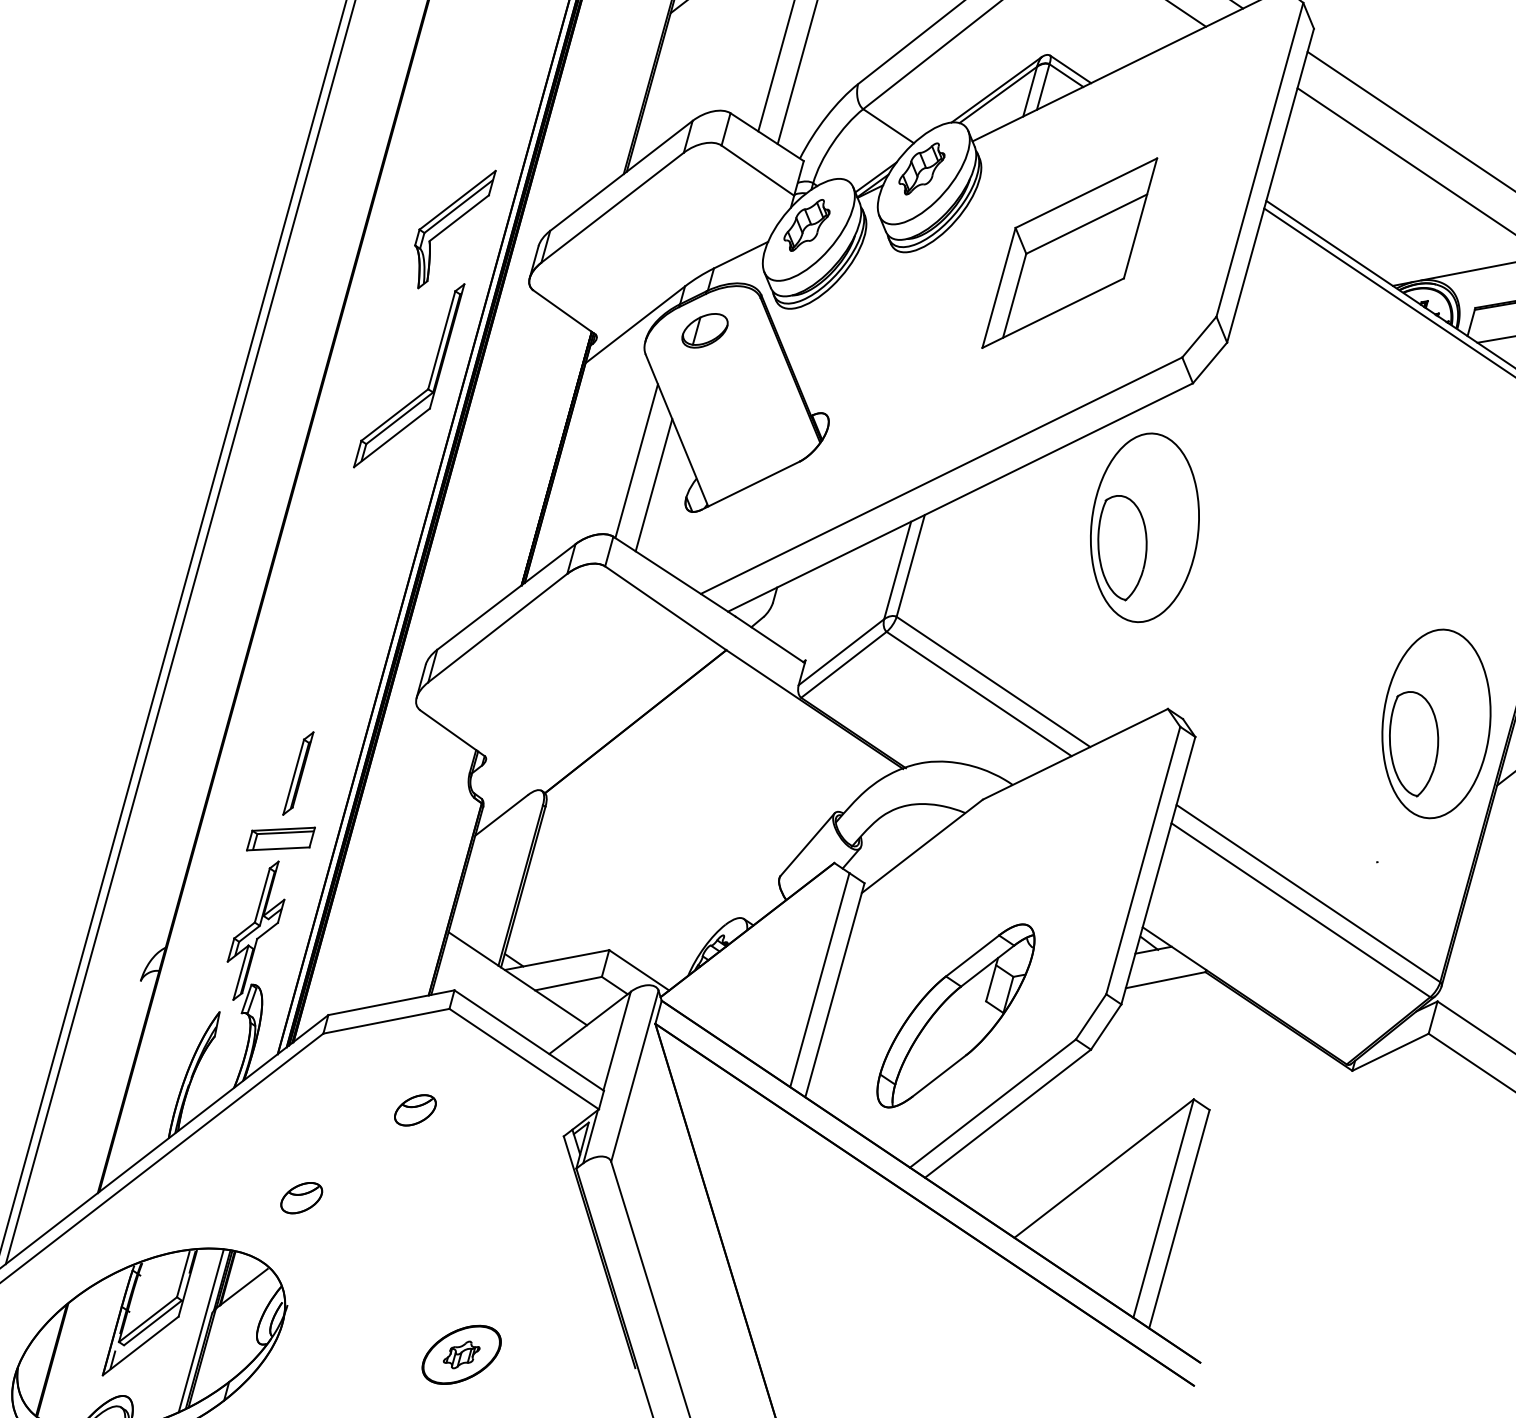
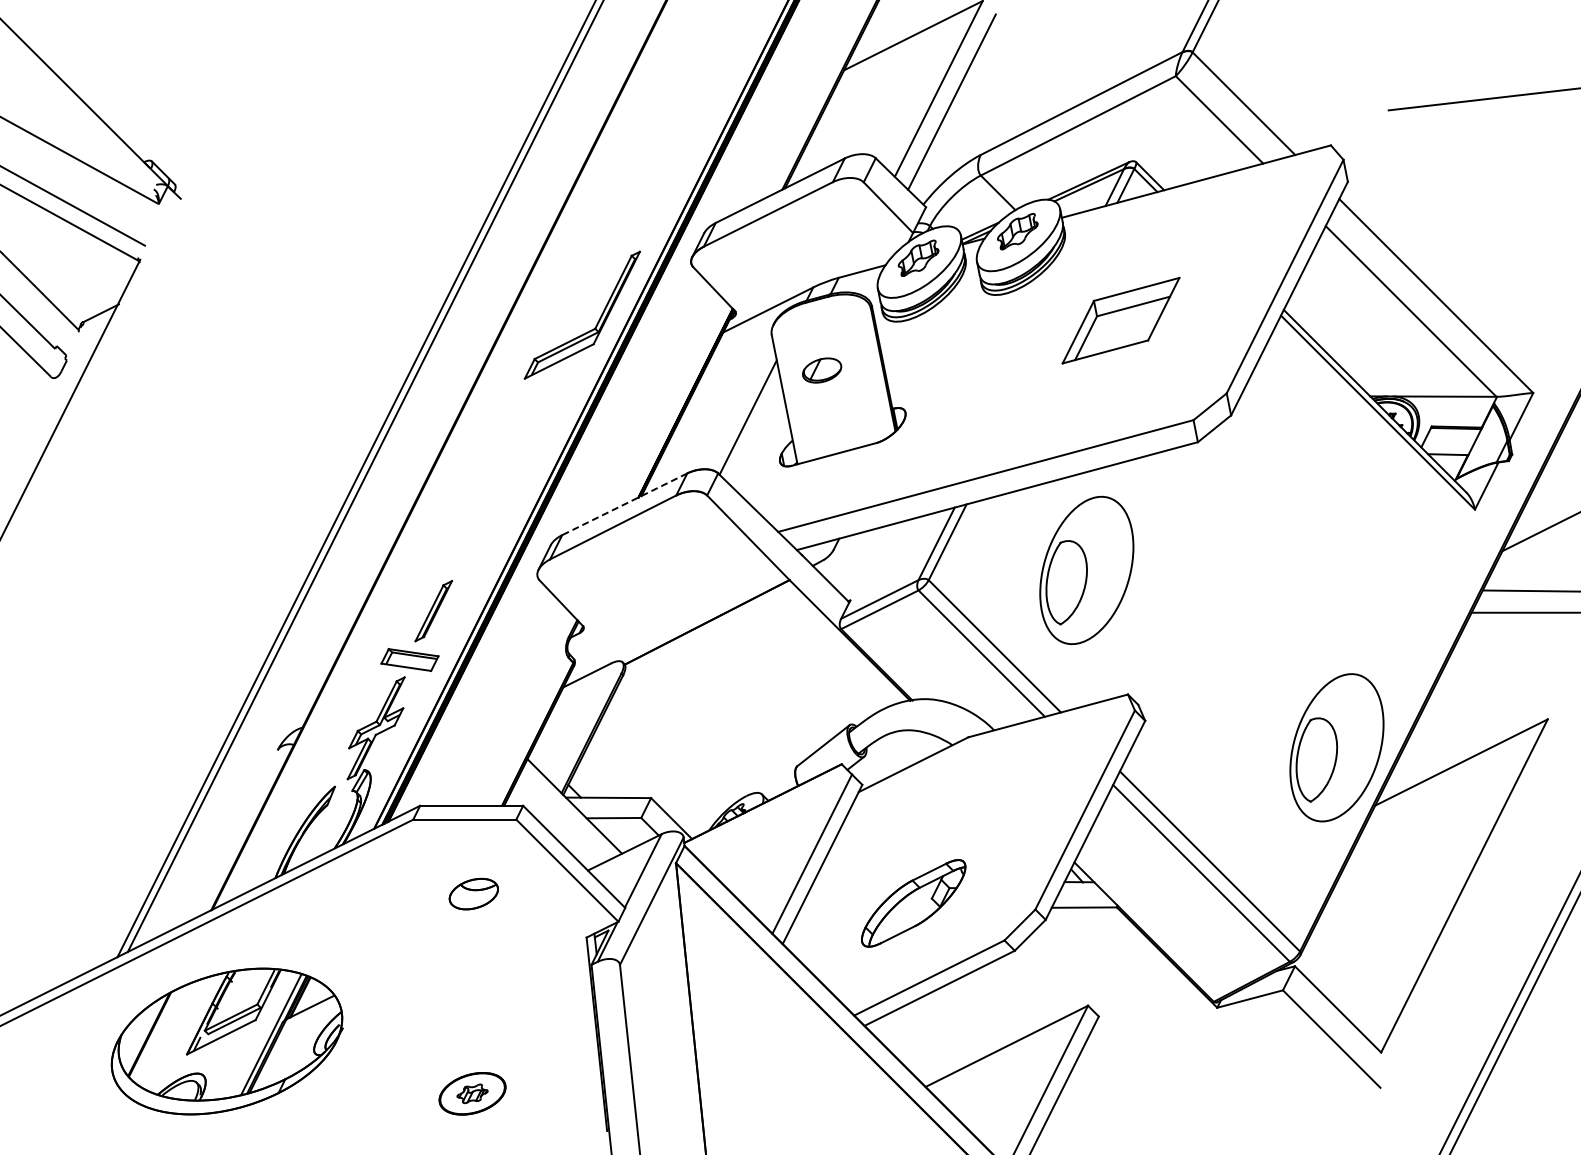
part: (456, 229) -> (642, 207), removed
part: (1068, 253) -> (1120, 320), size x0.7
part: (705, 330) -> (822, 370), moved
line: (653, 484) -> (757, 438), removed
part: (1144, 526) -> (1086, 569), moved
line: (506, 597) -> (624, 504), solid -> dashed
part: (955, 1016) -> (913, 903), size x0.7
part: (415, 1110) -> (473, 894), size x1.4
part: (301, 1197) -> (370, 945), removed

